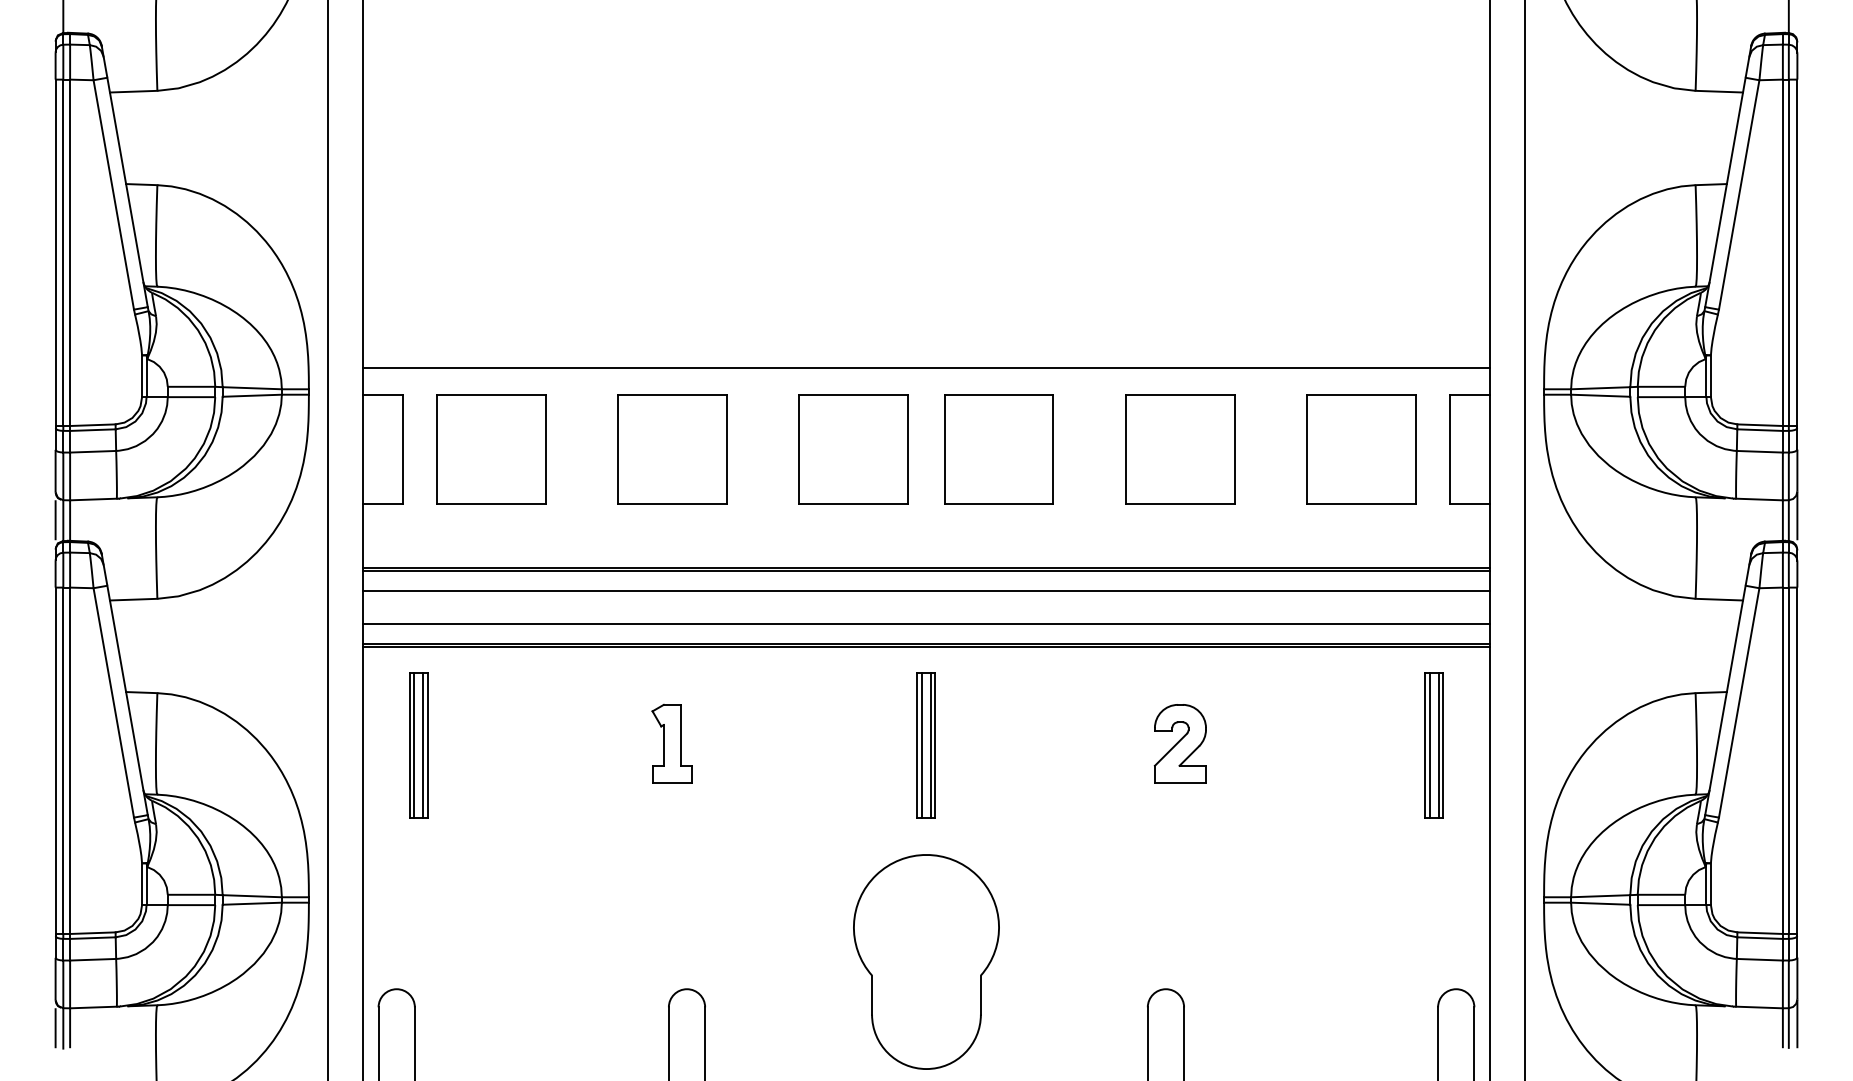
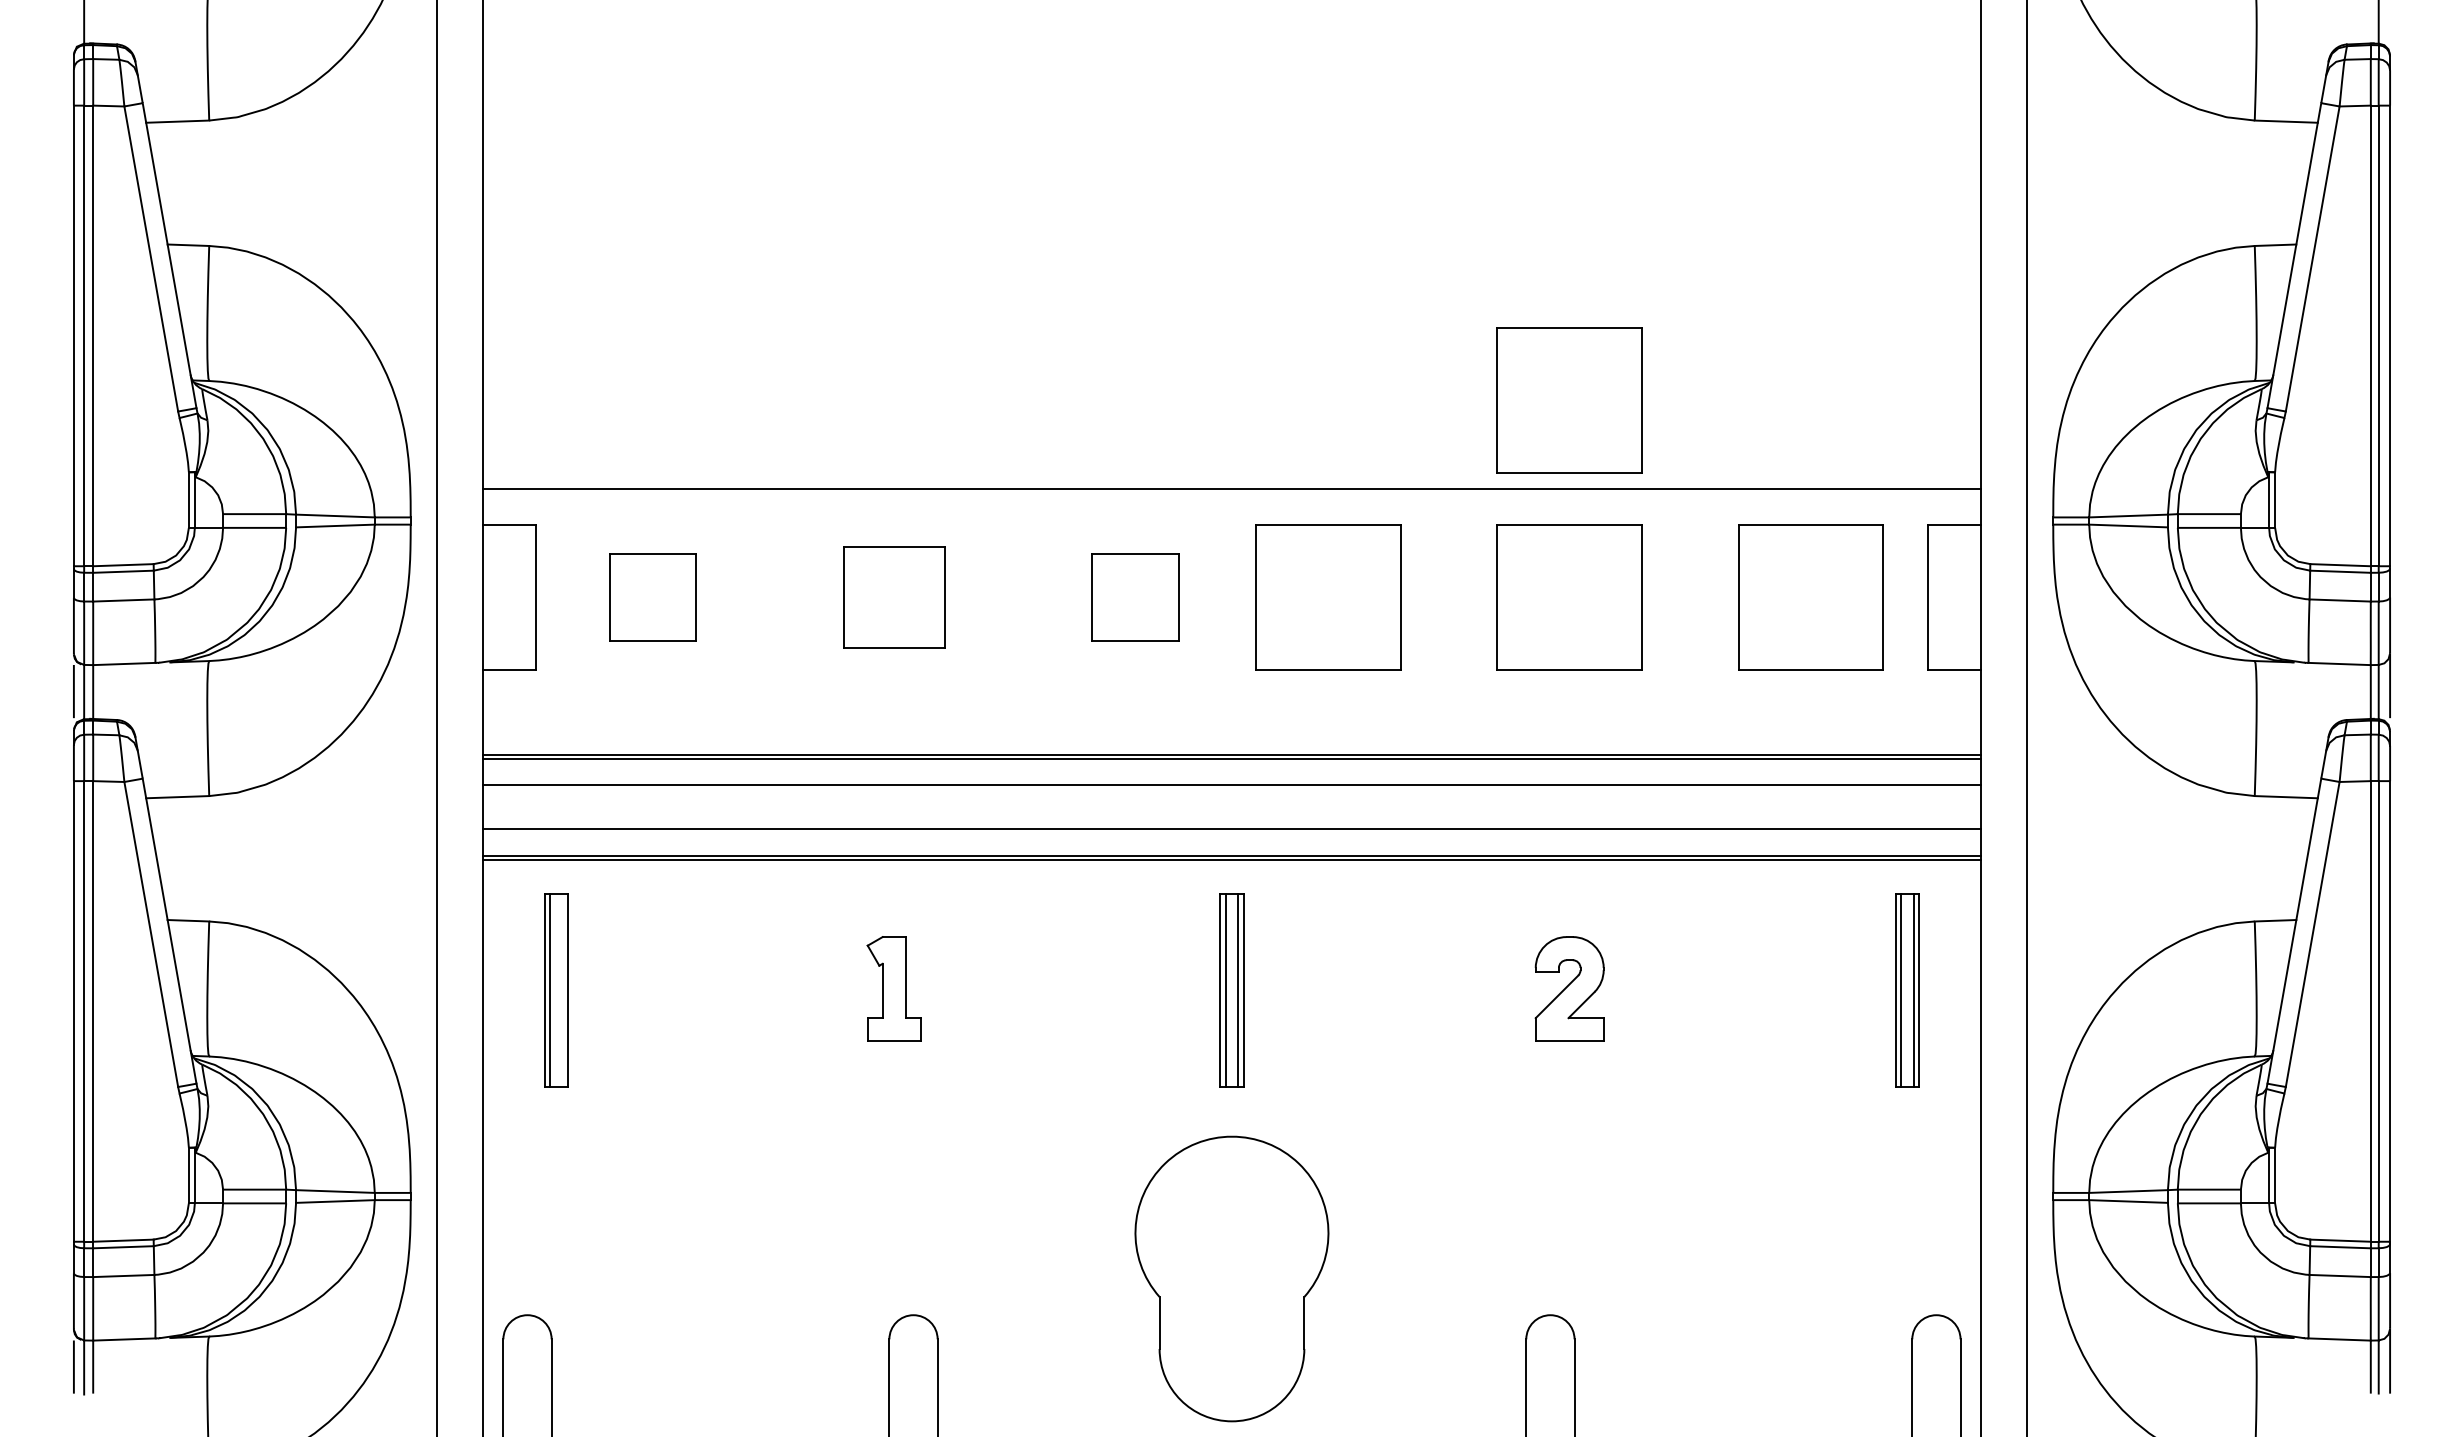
part: (1180, 301) -> (1569, 400), added
part: (490, 449) -> (652, 597), size x0.6
part: (672, 449) -> (894, 597), size x0.7
part: (853, 449) -> (1135, 597), size x0.6
line: (423, 745) -> (562, 990), removed

